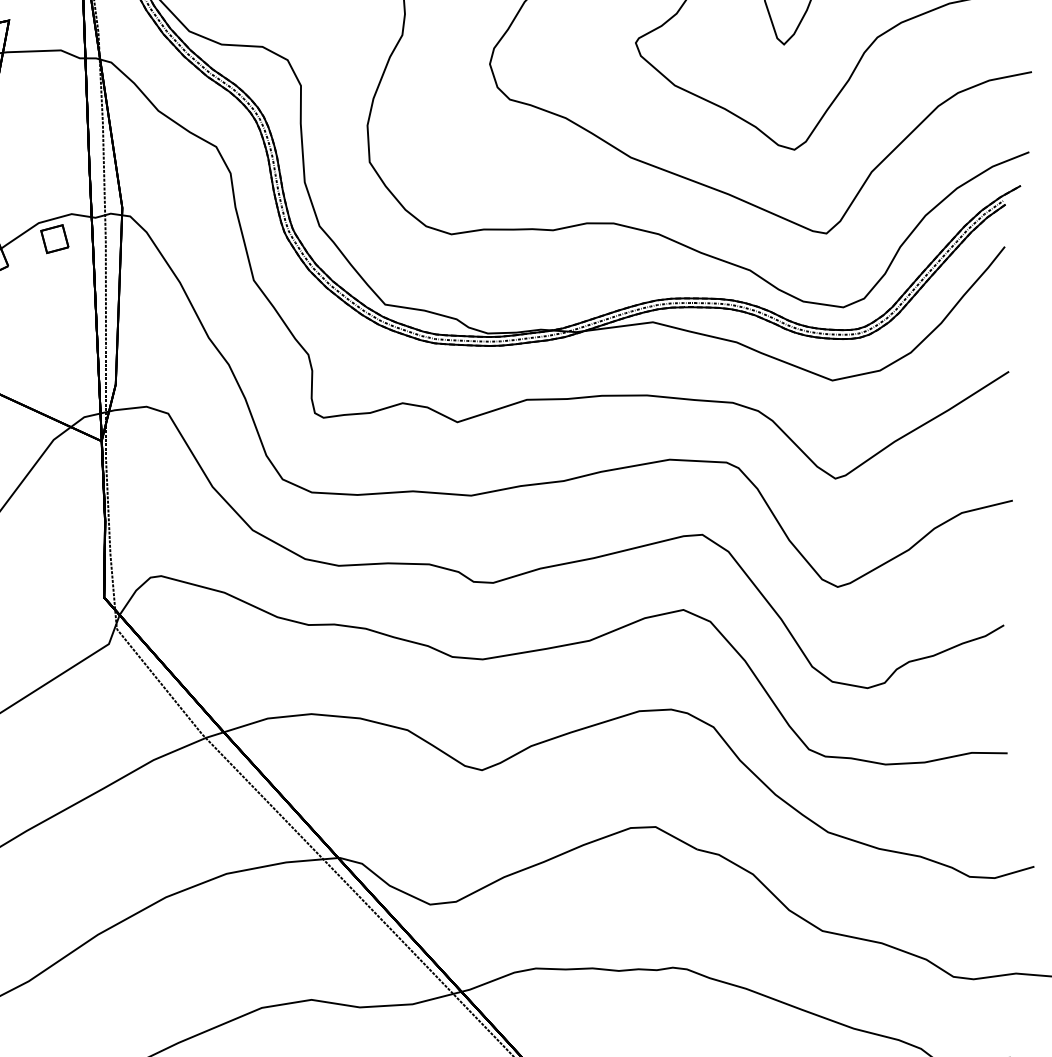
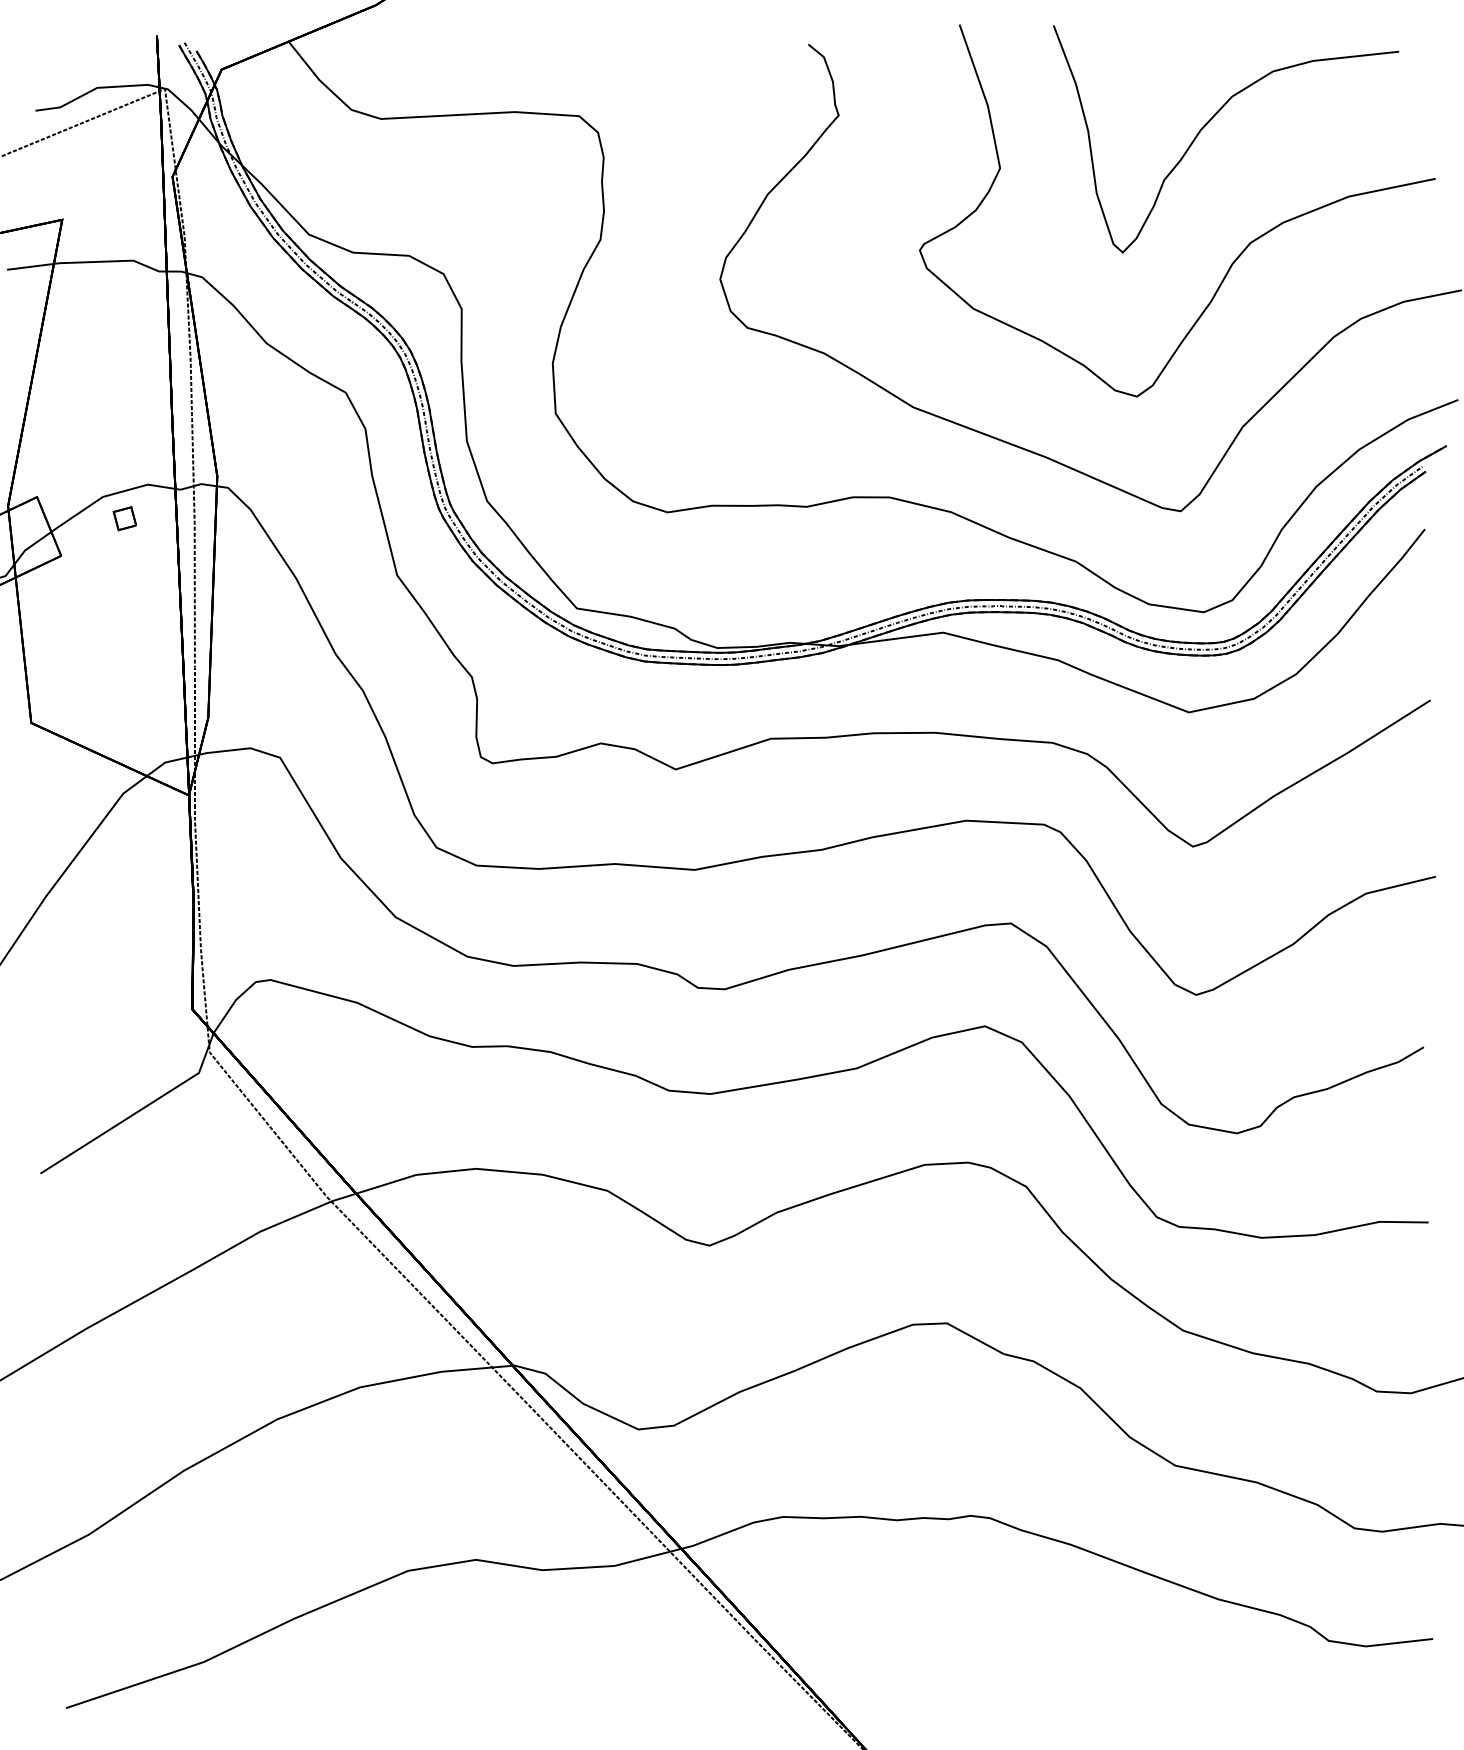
part: (54, 238) -> (124, 518), size x0.6

